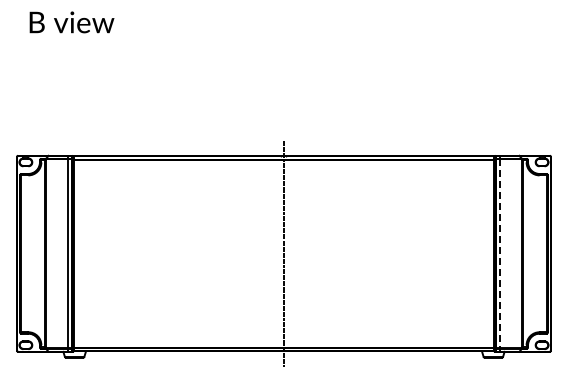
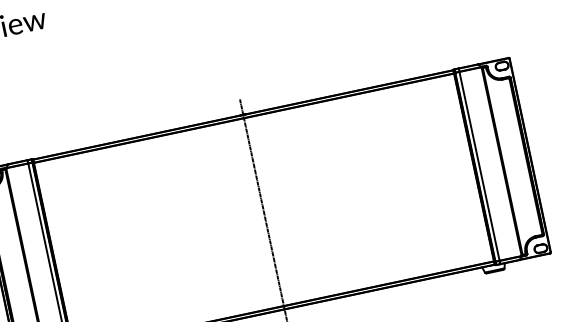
line: (500, 253) -> (479, 165), dashed -> solid

